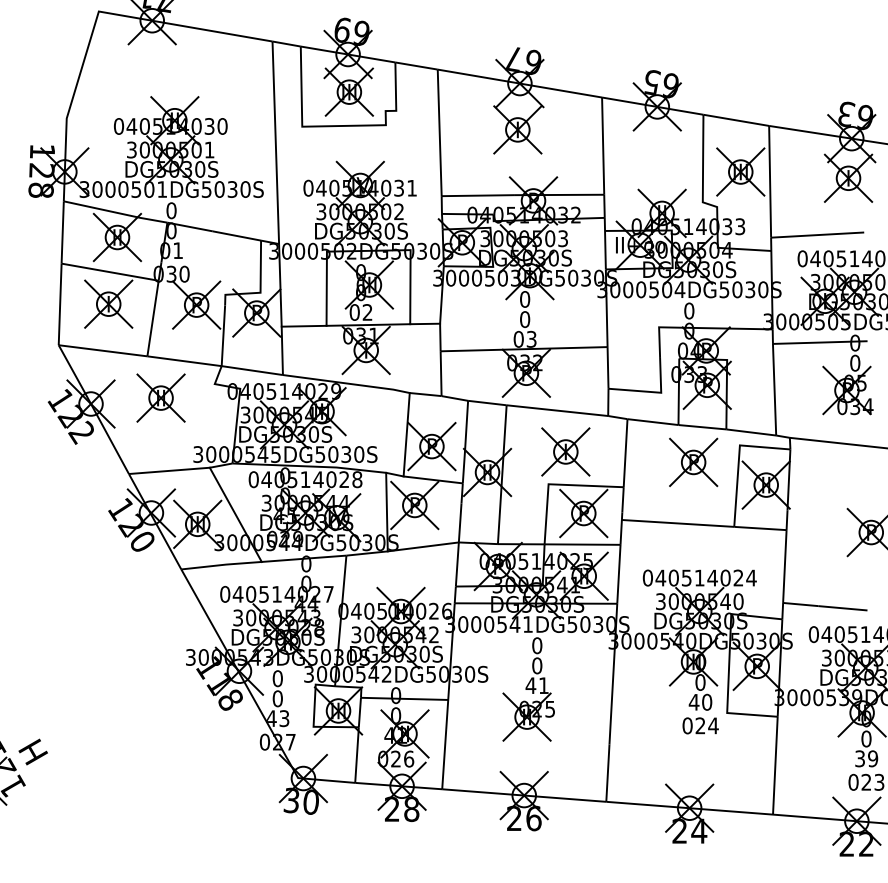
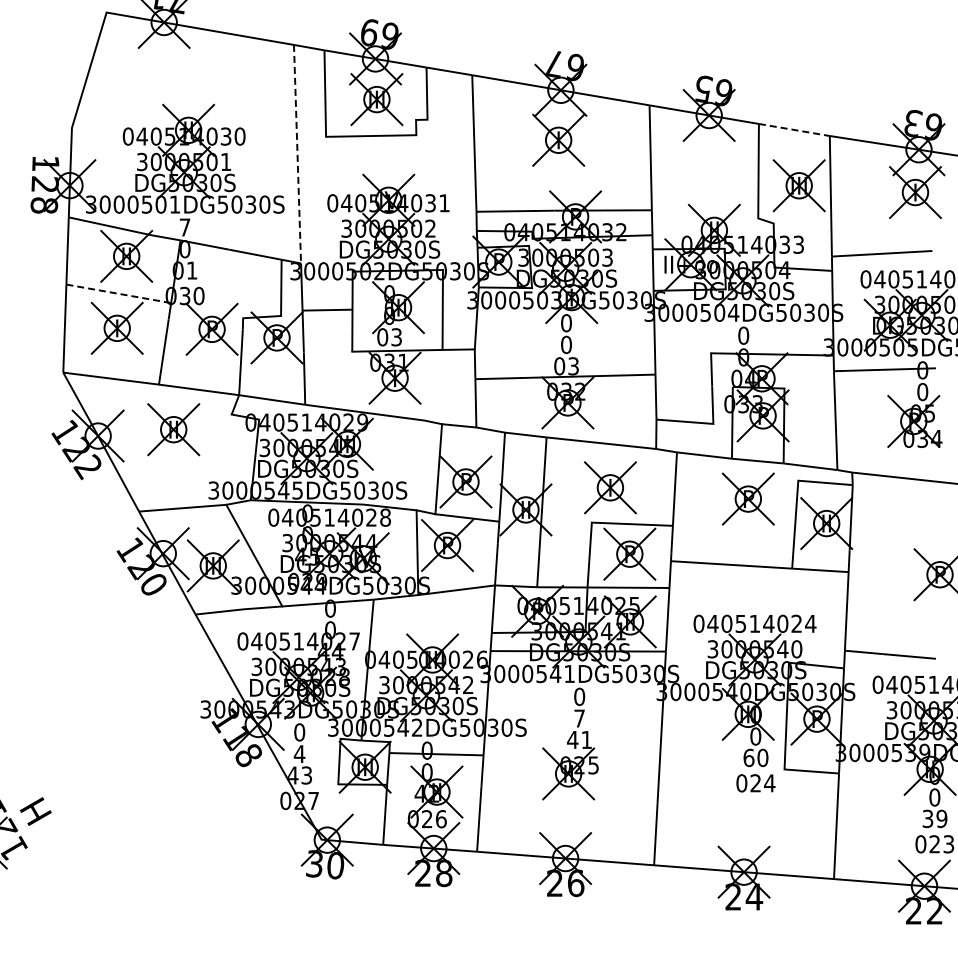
line: (736, 119) -> (794, 129), solid -> dashed
line: (275, 143) -> (297, 154), solid -> dashed
text: (171, 210) -> (184, 227), 0 -> 7
line: (110, 271) -> (119, 293), solid -> dashed
text: (367, 312) -> (396, 337), 02 -> 03
line: (303, 325) -> (326, 309), moved
text: (537, 665) -> (579, 718), 0 -> 7
text: (277, 699) -> (299, 754), 0 -> 4
text: (693, 701) -> (748, 757), 40 -> 60

